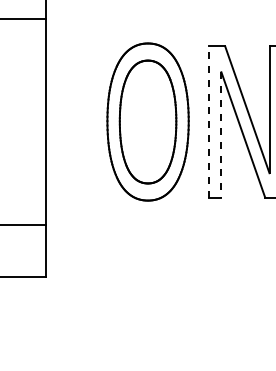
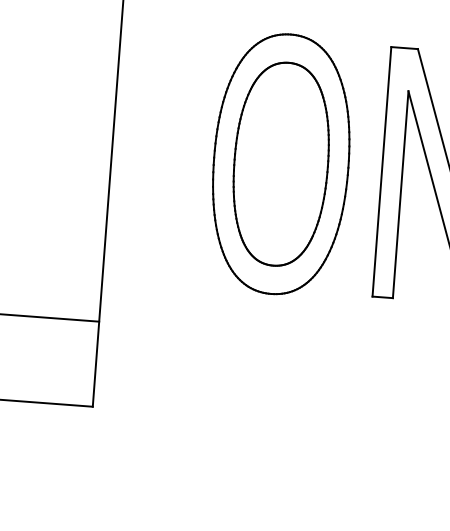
line: (209, 122) -> (382, 172), dashed -> solid
line: (221, 134) -> (400, 193), dashed -> solid

